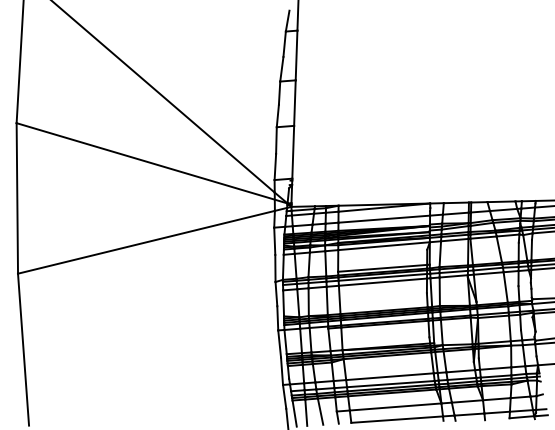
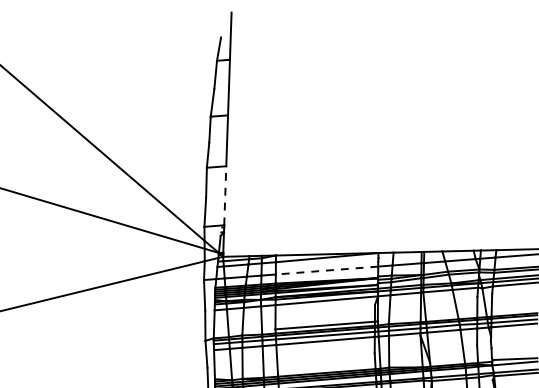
line: (293, 151) -> (225, 194), solid -> dashed
line: (384, 219) -> (327, 270), solid -> dashed

